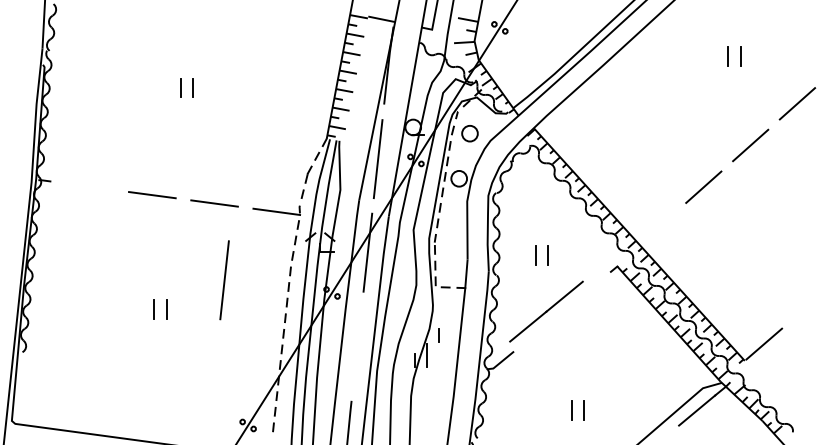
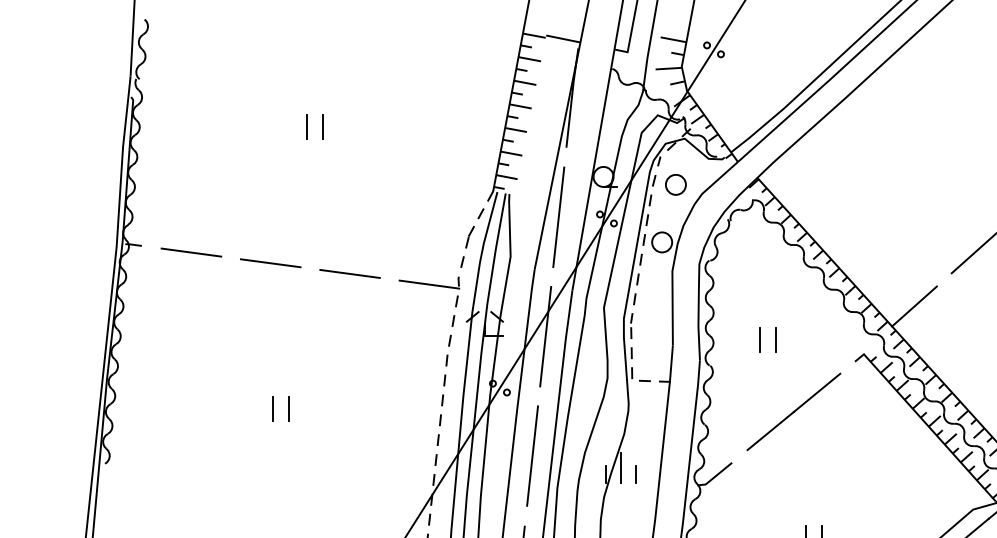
line: (89, 186) -> (190, 252), added
line: (656, 228) -> (913, 305), added
line: (224, 280) -> (532, 456), moved
line: (546, 311) -> (793, 411), moved
line: (438, 335) -> (635, 474), moved

